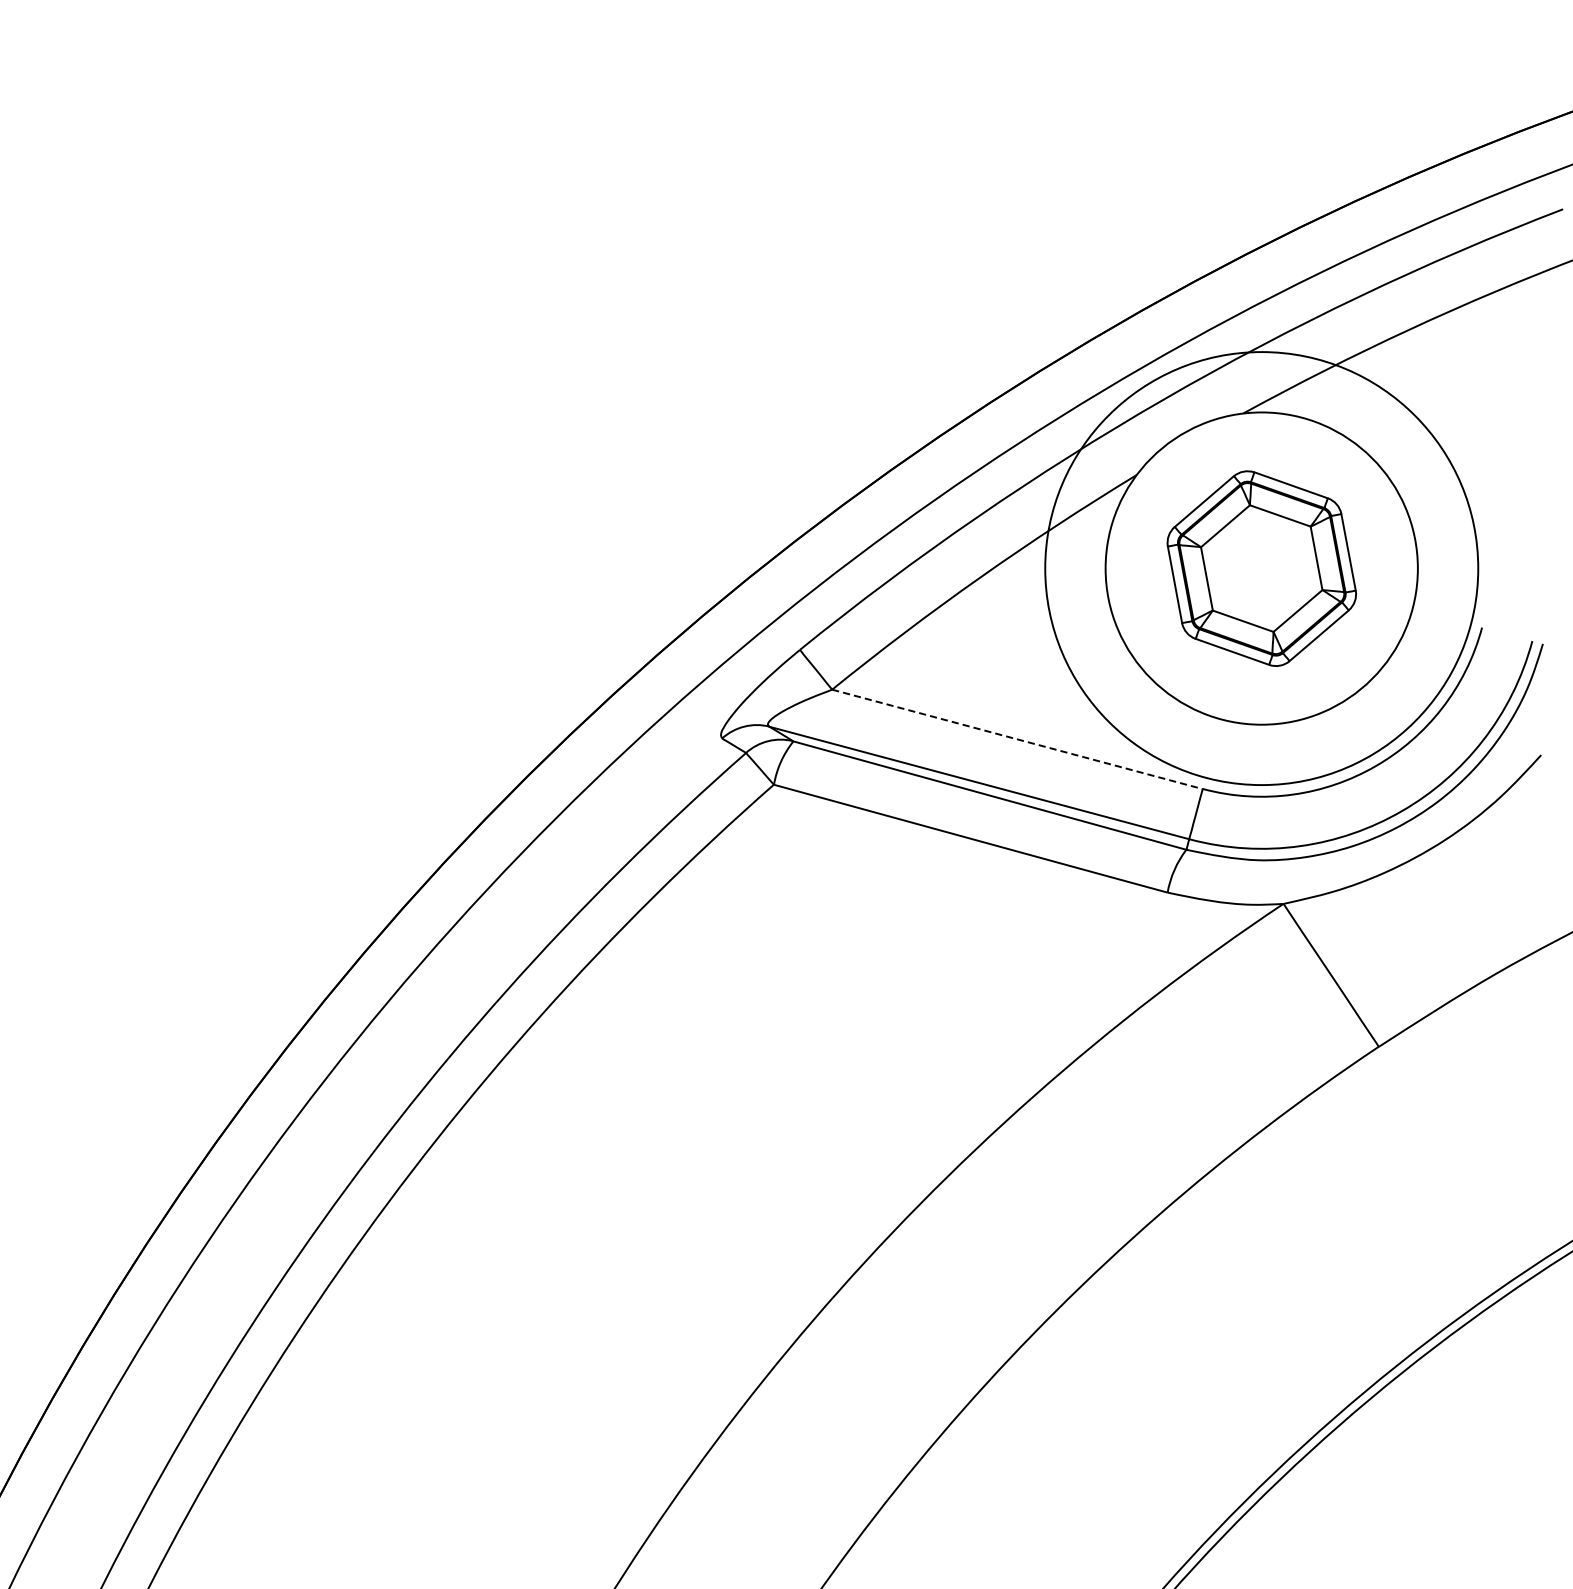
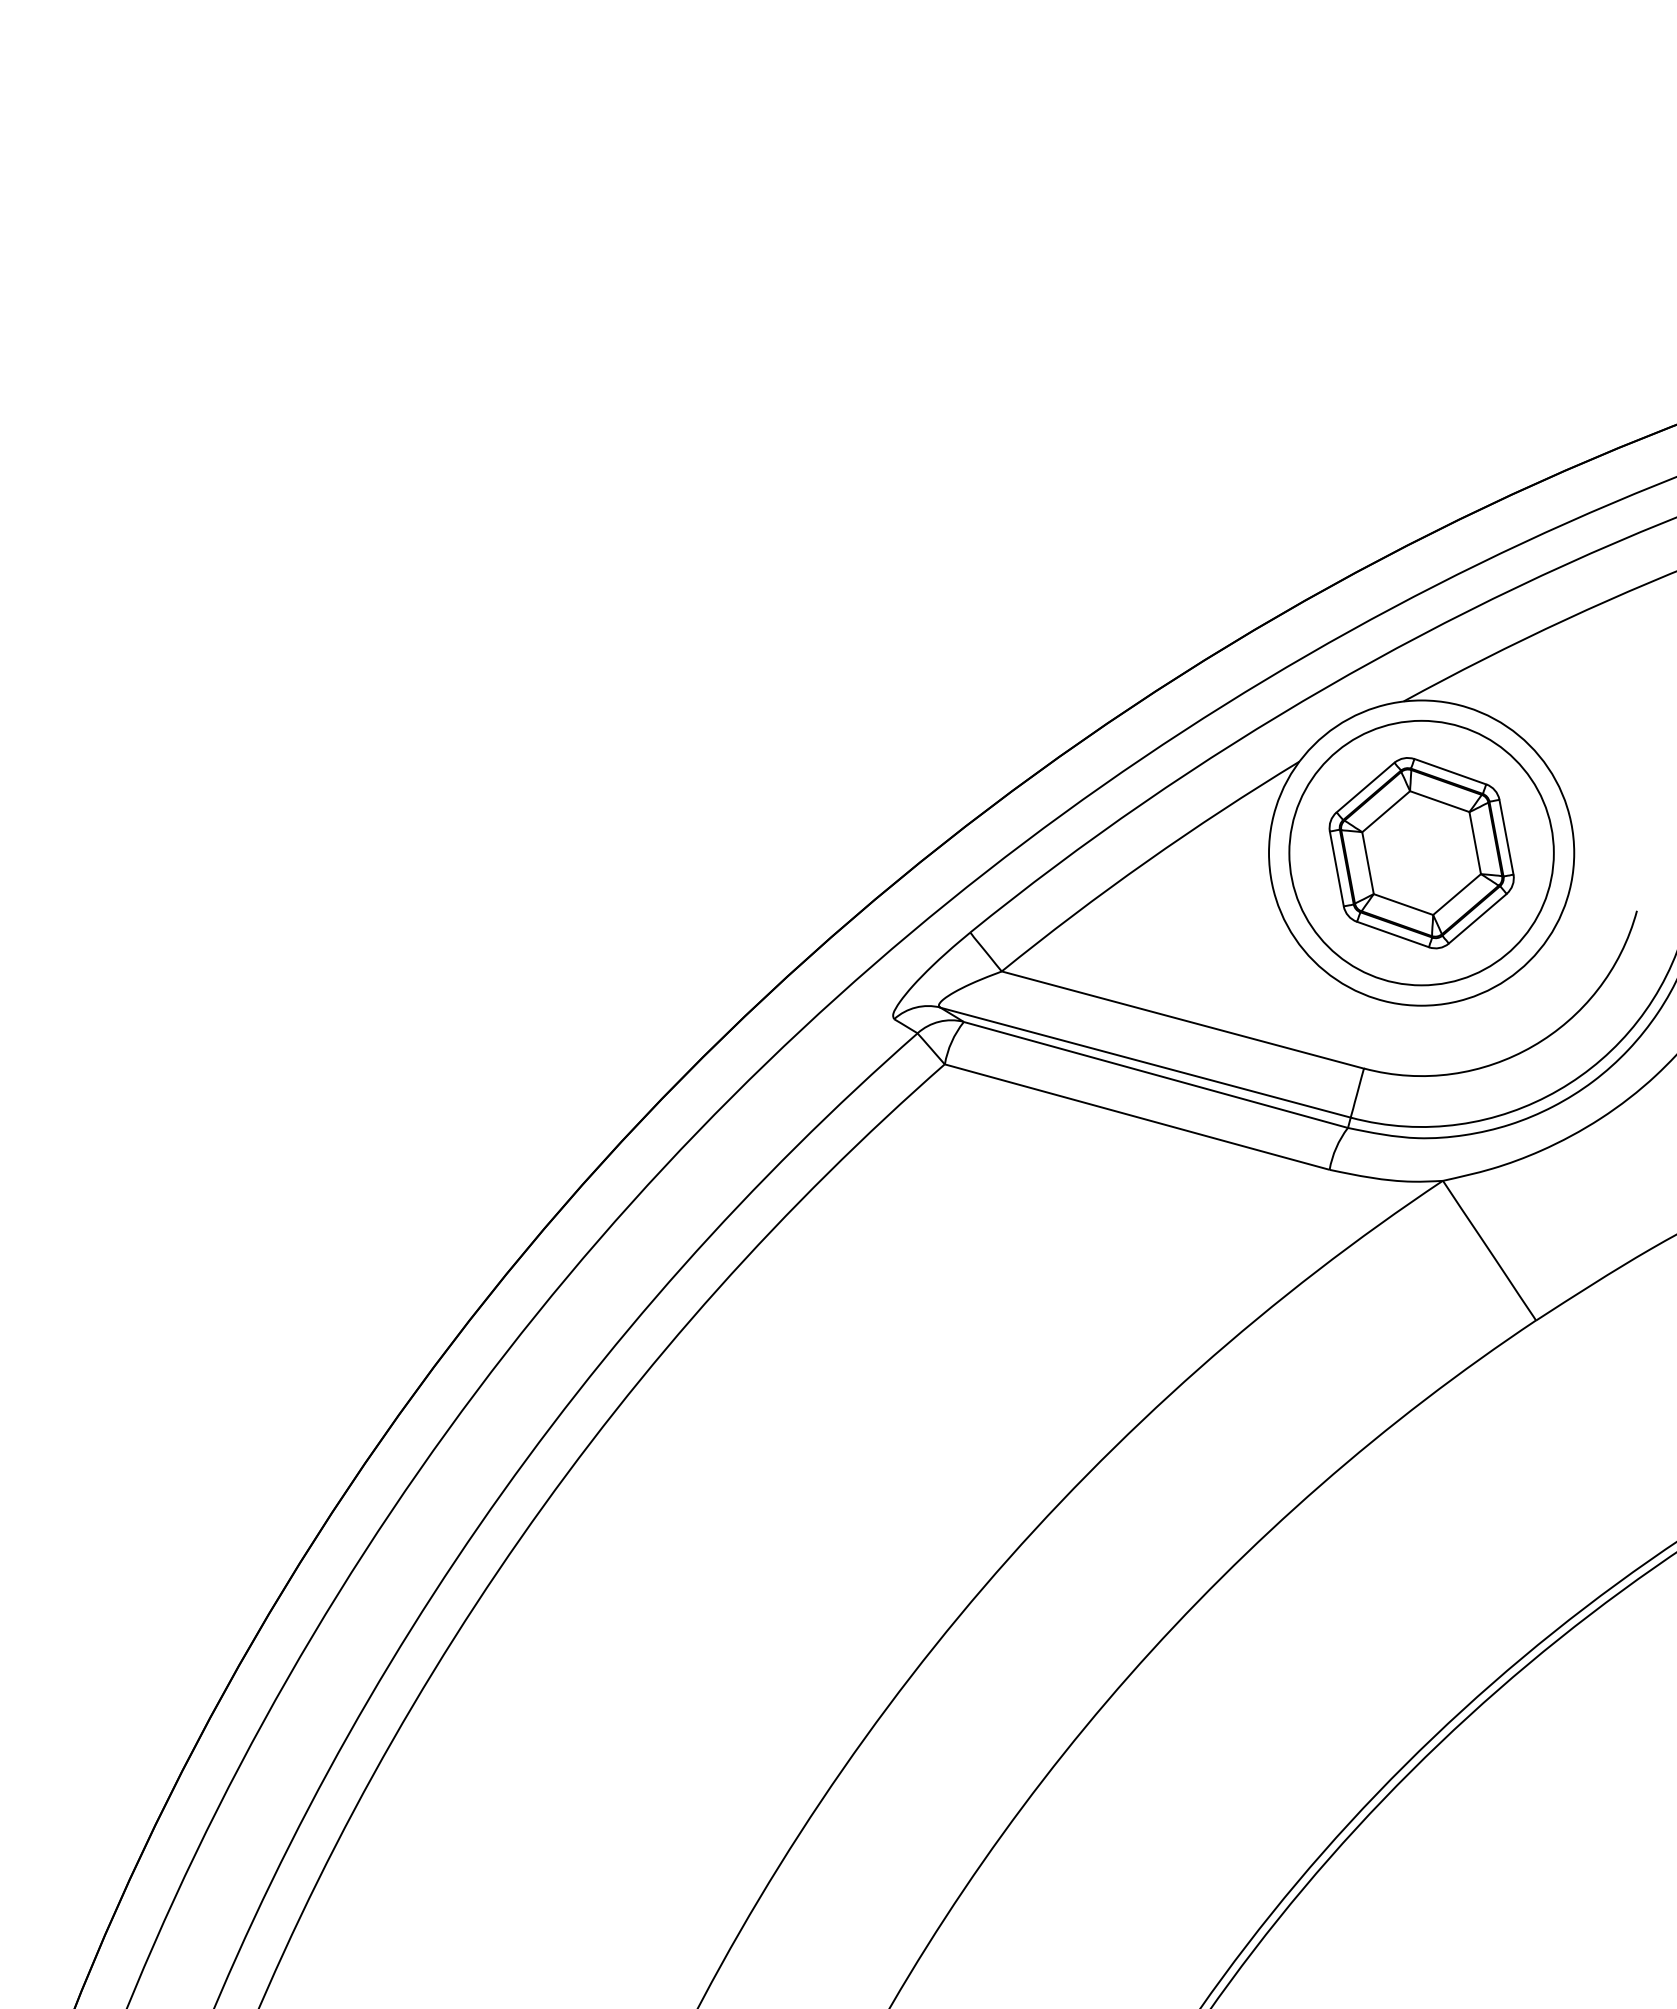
circle: (1261, 567) -> (1421, 852), size x0.62
line: (1018, 739) -> (1183, 1020), dashed -> solid

